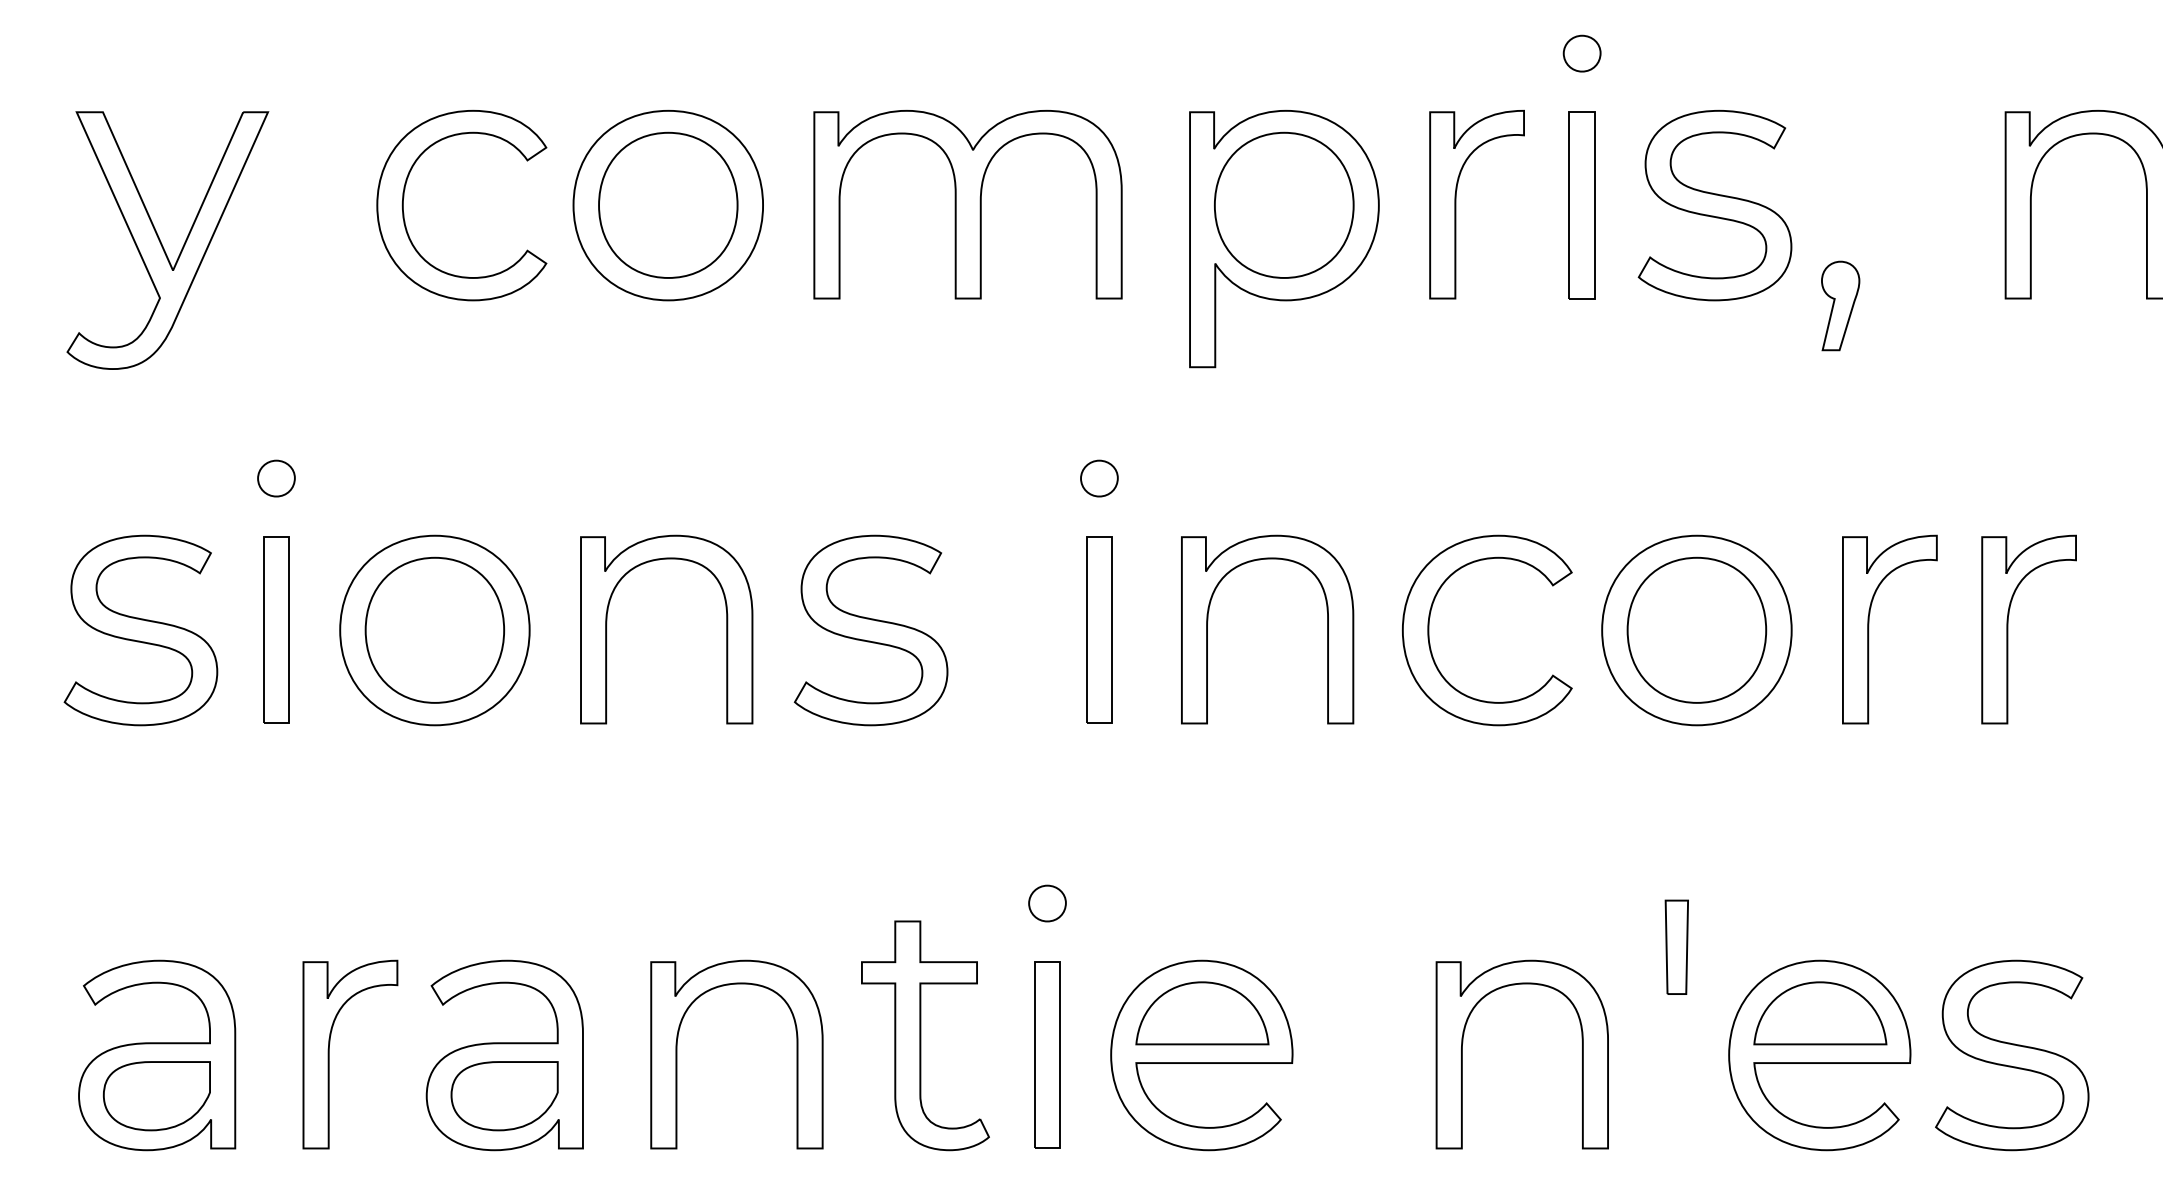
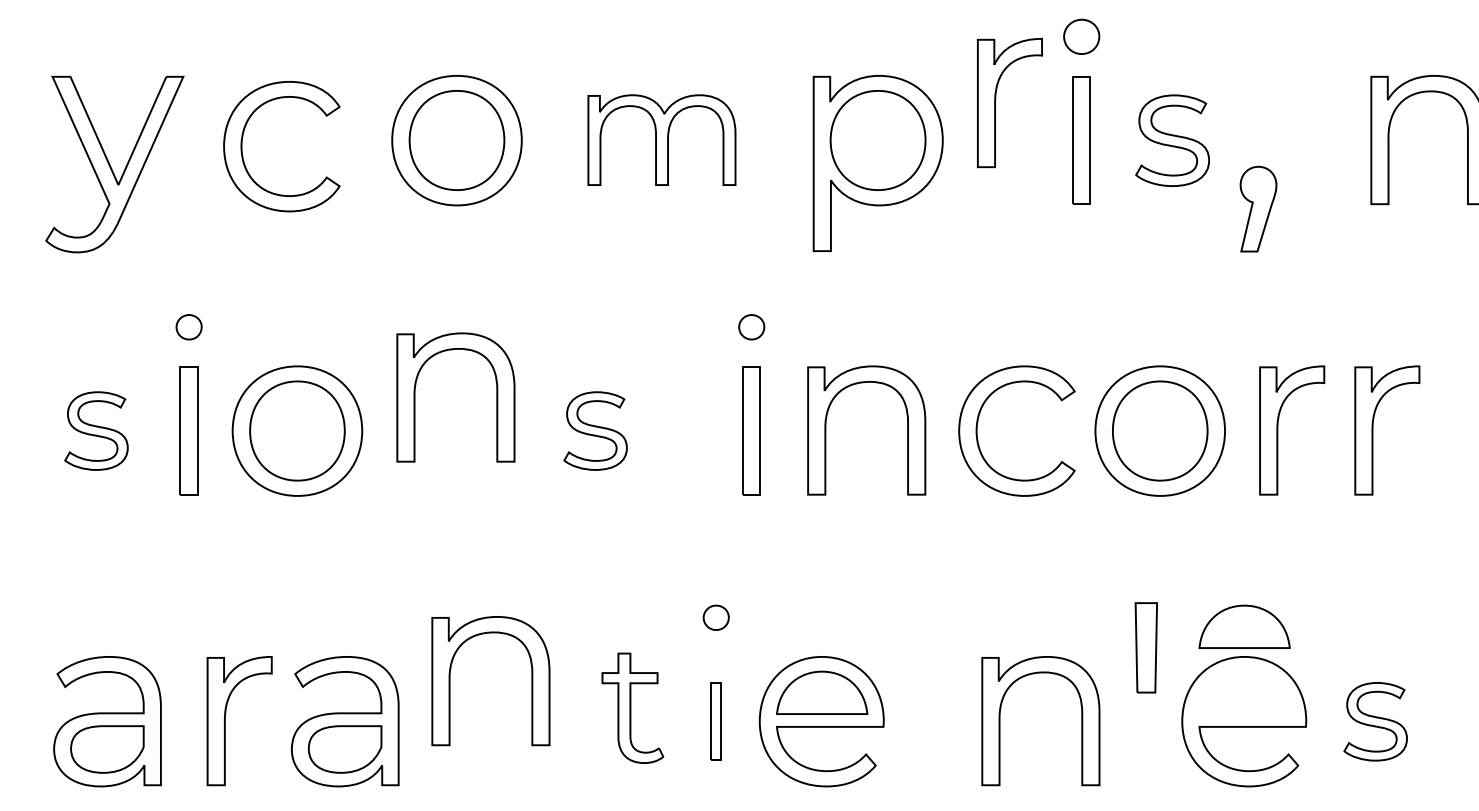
part: (1581, 53) -> (1081, 36), size x1.4
part: (1457, 198) -> (996, 98), moved
part: (404, 205) -> (242, 146), moved
part: (967, 205) -> (661, 140), size x0.7
part: (1714, 205) -> (1172, 140), size x0.7
part: (1840, 306) -> (1258, 209), size x1.4
part: (140, 629) -> (96, 430), size x0.6
part: (607, 629) -> (415, 397), moved
part: (870, 629) -> (595, 430), size x0.6
part: (1676, 946) -> (1146, 647), size x1.4
part: (1820, 1012) -> (1244, 626), moved
part: (924, 1036) -> (632, 708), size x0.7
part: (677, 1055) -> (450, 681), moved
part: (1046, 1055) -> (715, 721), size x0.6
part: (2011, 1055) -> (1375, 721), size x0.6

